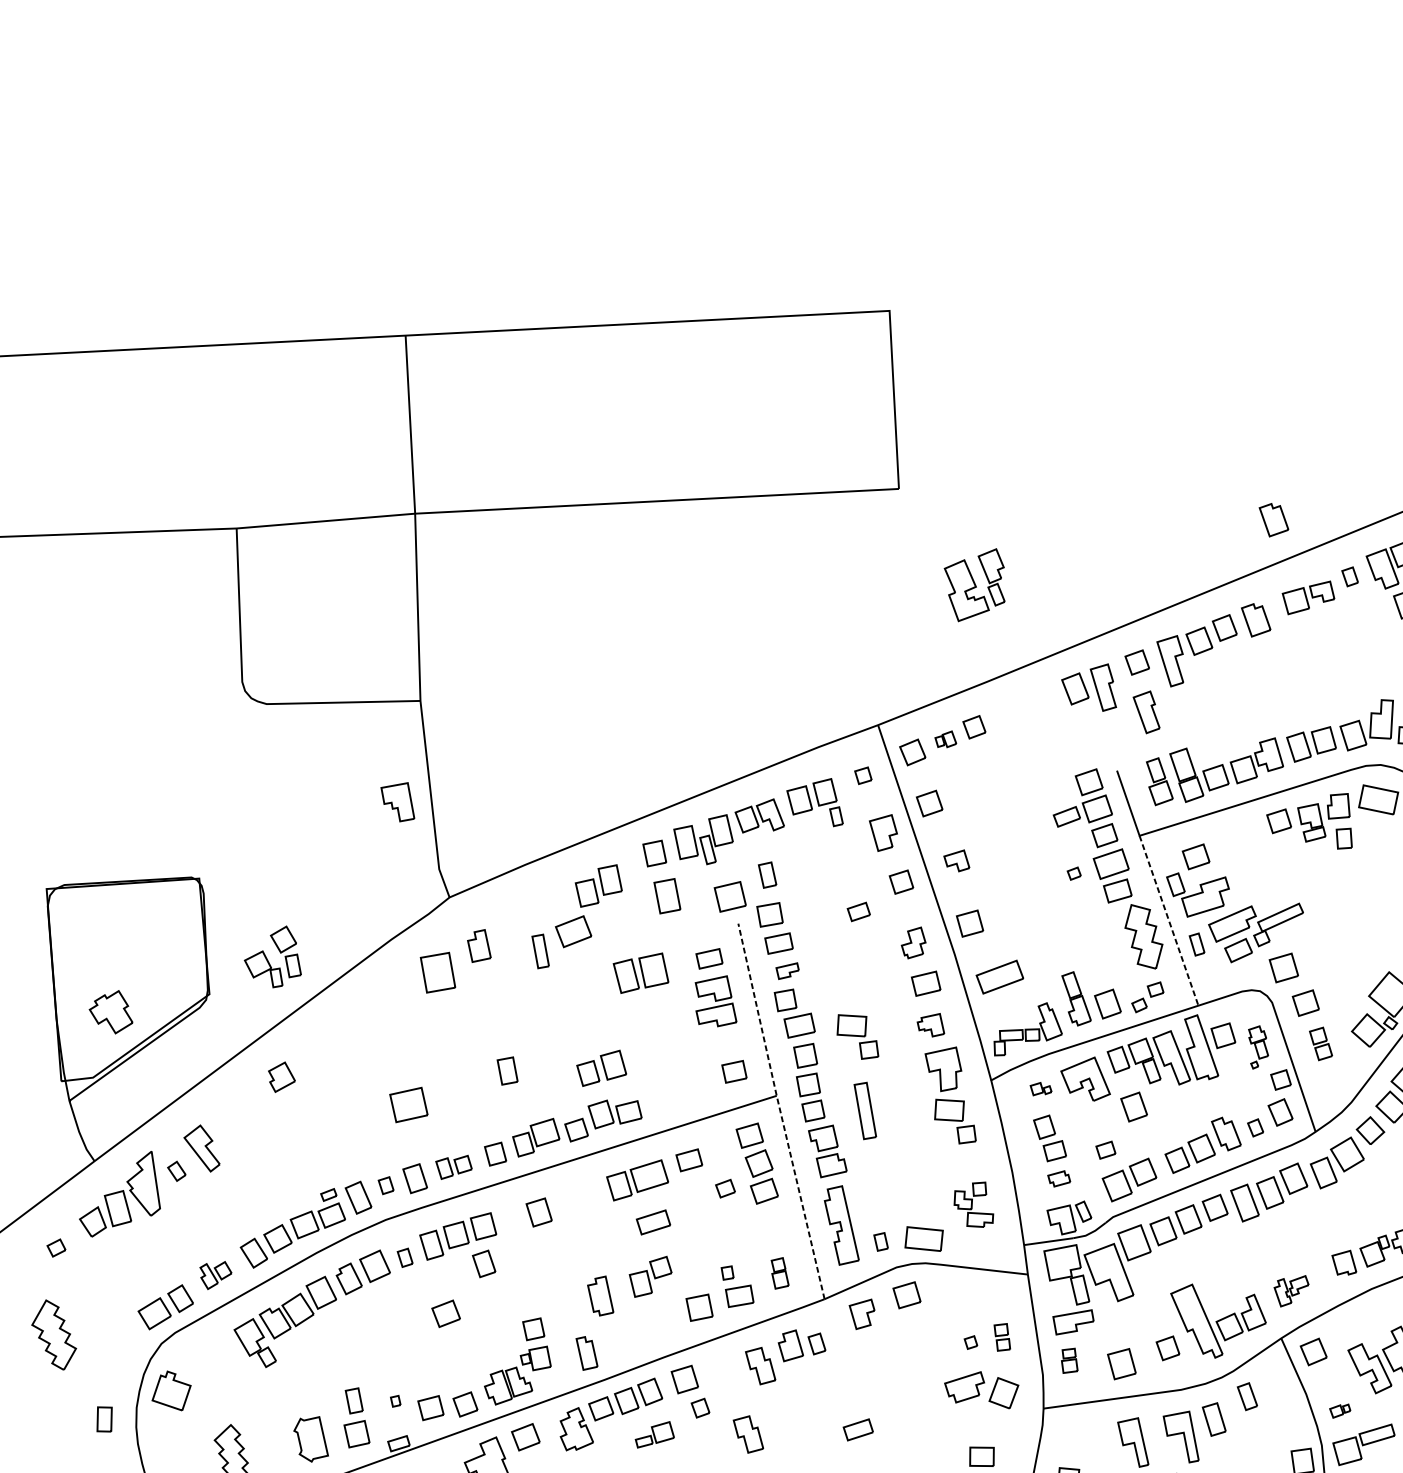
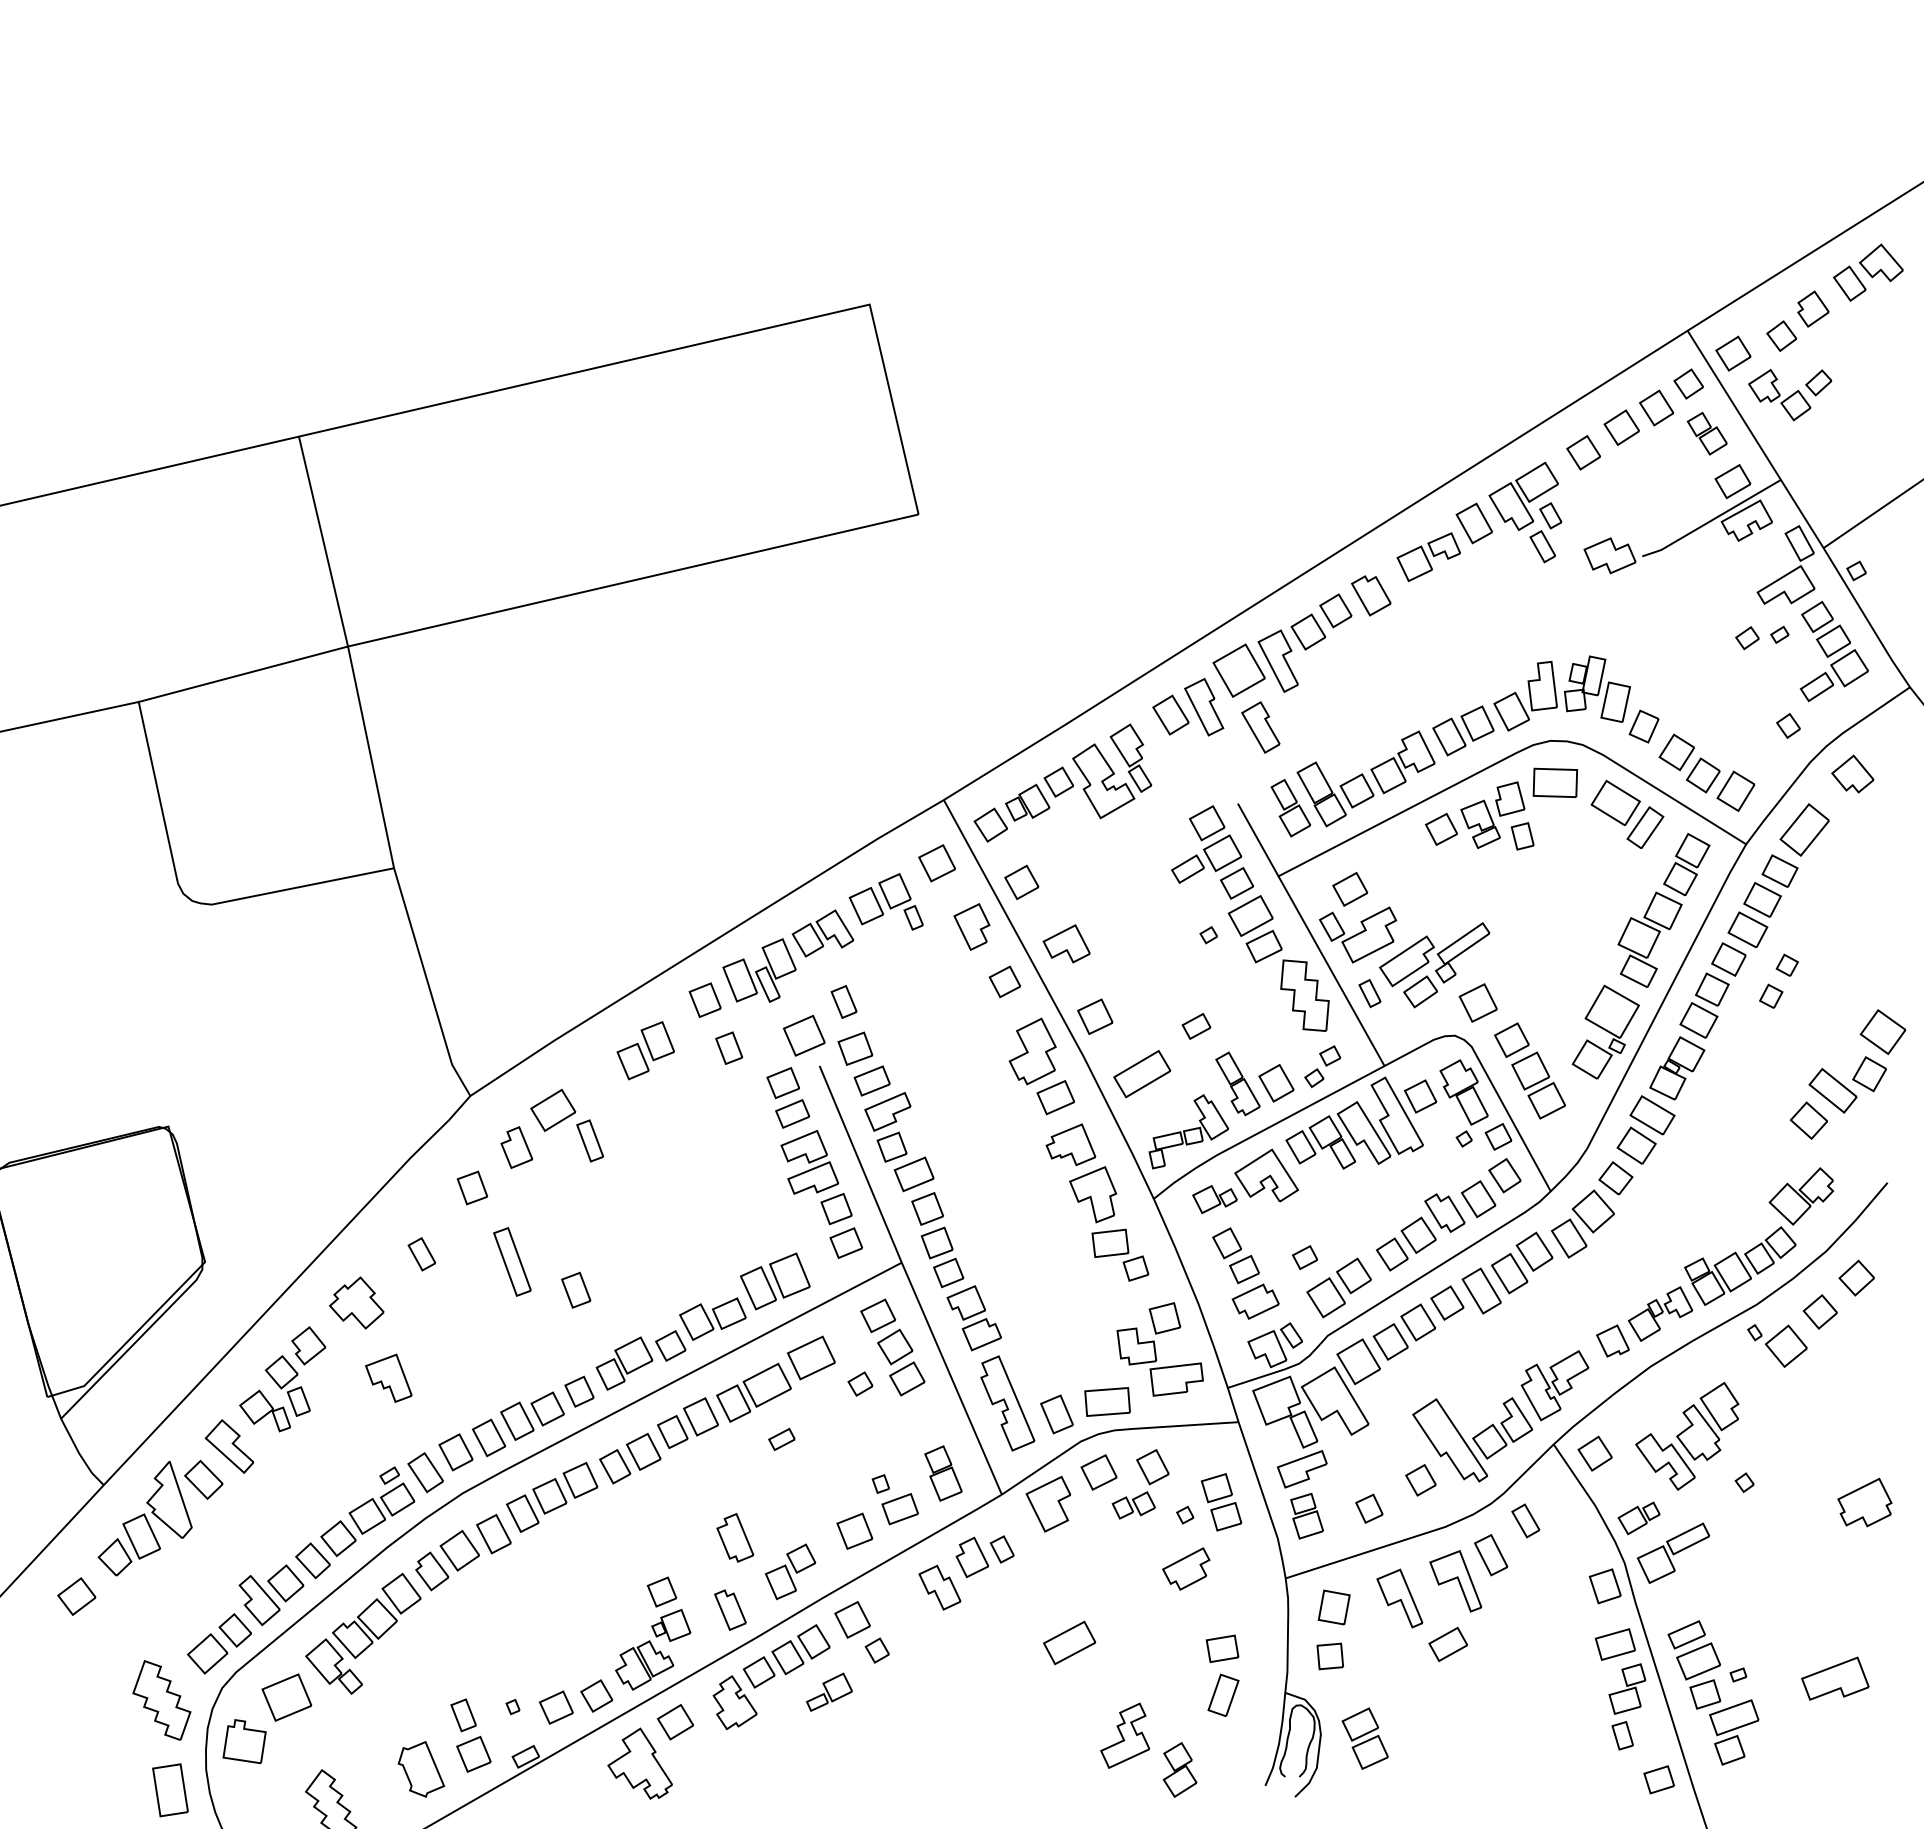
part: (1273, 520) -> (1371, 472), removed
part: (1349, 576) -> (1473, 523), size x1.67
part: (975, 584) -> (1112, 771), moved
part: (1136, 662) -> (1238, 670), size x1.67
part: (945, 739) -> (1027, 802), size x1.67
part: (862, 775) -> (936, 863), size x1.67
part: (398, 800) -> (388, 1377), moved
part: (957, 859) -> (1066, 943), size x1.43
part: (666, 895) -> (728, 1047), size x0.71
part: (858, 911) -> (1196, 1026), moved
line: (1168, 921) -> (1331, 971), dashed -> solid
part: (573, 930) -> (553, 1109), moved
part: (705, 932) -> (782, 1083), added
part: (913, 942) -> (1032, 1051), size x1.67
part: (279, 951) -> (279, 1387), moved
part: (787, 970) -> (887, 1111), size x1.67
part: (438, 972) -> (472, 1187), size x0.62
part: (641, 973) -> (775, 1281), moved
part: (111, 1010) -> (356, 1302), moved
part: (386, 1019) -> (421, 1254), added
part: (931, 1024) -> (1070, 1144), size x1.43
part: (858, 1036) -> (986, 1174), removed
part: (731, 1043) -> (836, 1209), added
part: (1320, 1043) -> (1538, 1085), size x1.67
part: (1257, 1047) -> (1463, 1103), size x1.67
part: (601, 1067) -> (687, 1422), moved
part: (1040, 1089) -> (1214, 1199), size x1.67
part: (408, 1104) -> (286, 1697), moved
part: (1134, 1107) -> (1329, 1200), removed
part: (865, 1110) -> (512, 1261), moved
line: (780, 1111) -> (909, 1280), dashed -> solid
part: (1255, 1128) -> (1478, 1199), size x1.67
part: (689, 1159) -> (811, 1357), size x1.43
part: (453, 1166) -> (532, 1415), size x1.43
part: (176, 1171) -> (203, 1479), size x1.67
part: (1059, 1178) -> (1255, 1301), size x1.67
part: (385, 1185) -> (455, 1452), size x1.67
part: (974, 1203) -> (1159, 1349), size x1.67
part: (653, 1222) -> (781, 1439), size x0.62
part: (880, 1241) -> (1056, 1414), size x1.67
part: (56, 1247) -> (76, 1596), size x1.67
part: (404, 1257) -> (493, 1534), size x1.67
part: (484, 1263) -> (615, 1466), moved
part: (780, 1273) -> (943, 1473), size x1.43
part: (215, 1275) -> (271, 1595), size x1.67
part: (650, 1276) -> (790, 1571), moved
part: (1290, 1290) -> (1554, 1385), size x1.67
part: (944, 1308) -> (1146, 1480), added
part: (445, 1313) -> (553, 1592), removed
part: (861, 1314) -> (1048, 1504), size x1.43
part: (54, 1334) -> (161, 1700), moved
part: (1002, 1337) -> (1221, 1502), size x1.67
part: (1069, 1360) -> (1306, 1515), size x1.43
part: (1121, 1363) -> (1369, 1508), size x0.71
part: (1003, 1393) -> (1333, 1607), moved
part: (1339, 1411) -> (1638, 1518), size x1.67
part: (104, 1419) -> (170, 1790), size x1.67
part: (858, 1429) -> (1069, 1642), size x1.43
part: (748, 1434) -> (939, 1671), removed

